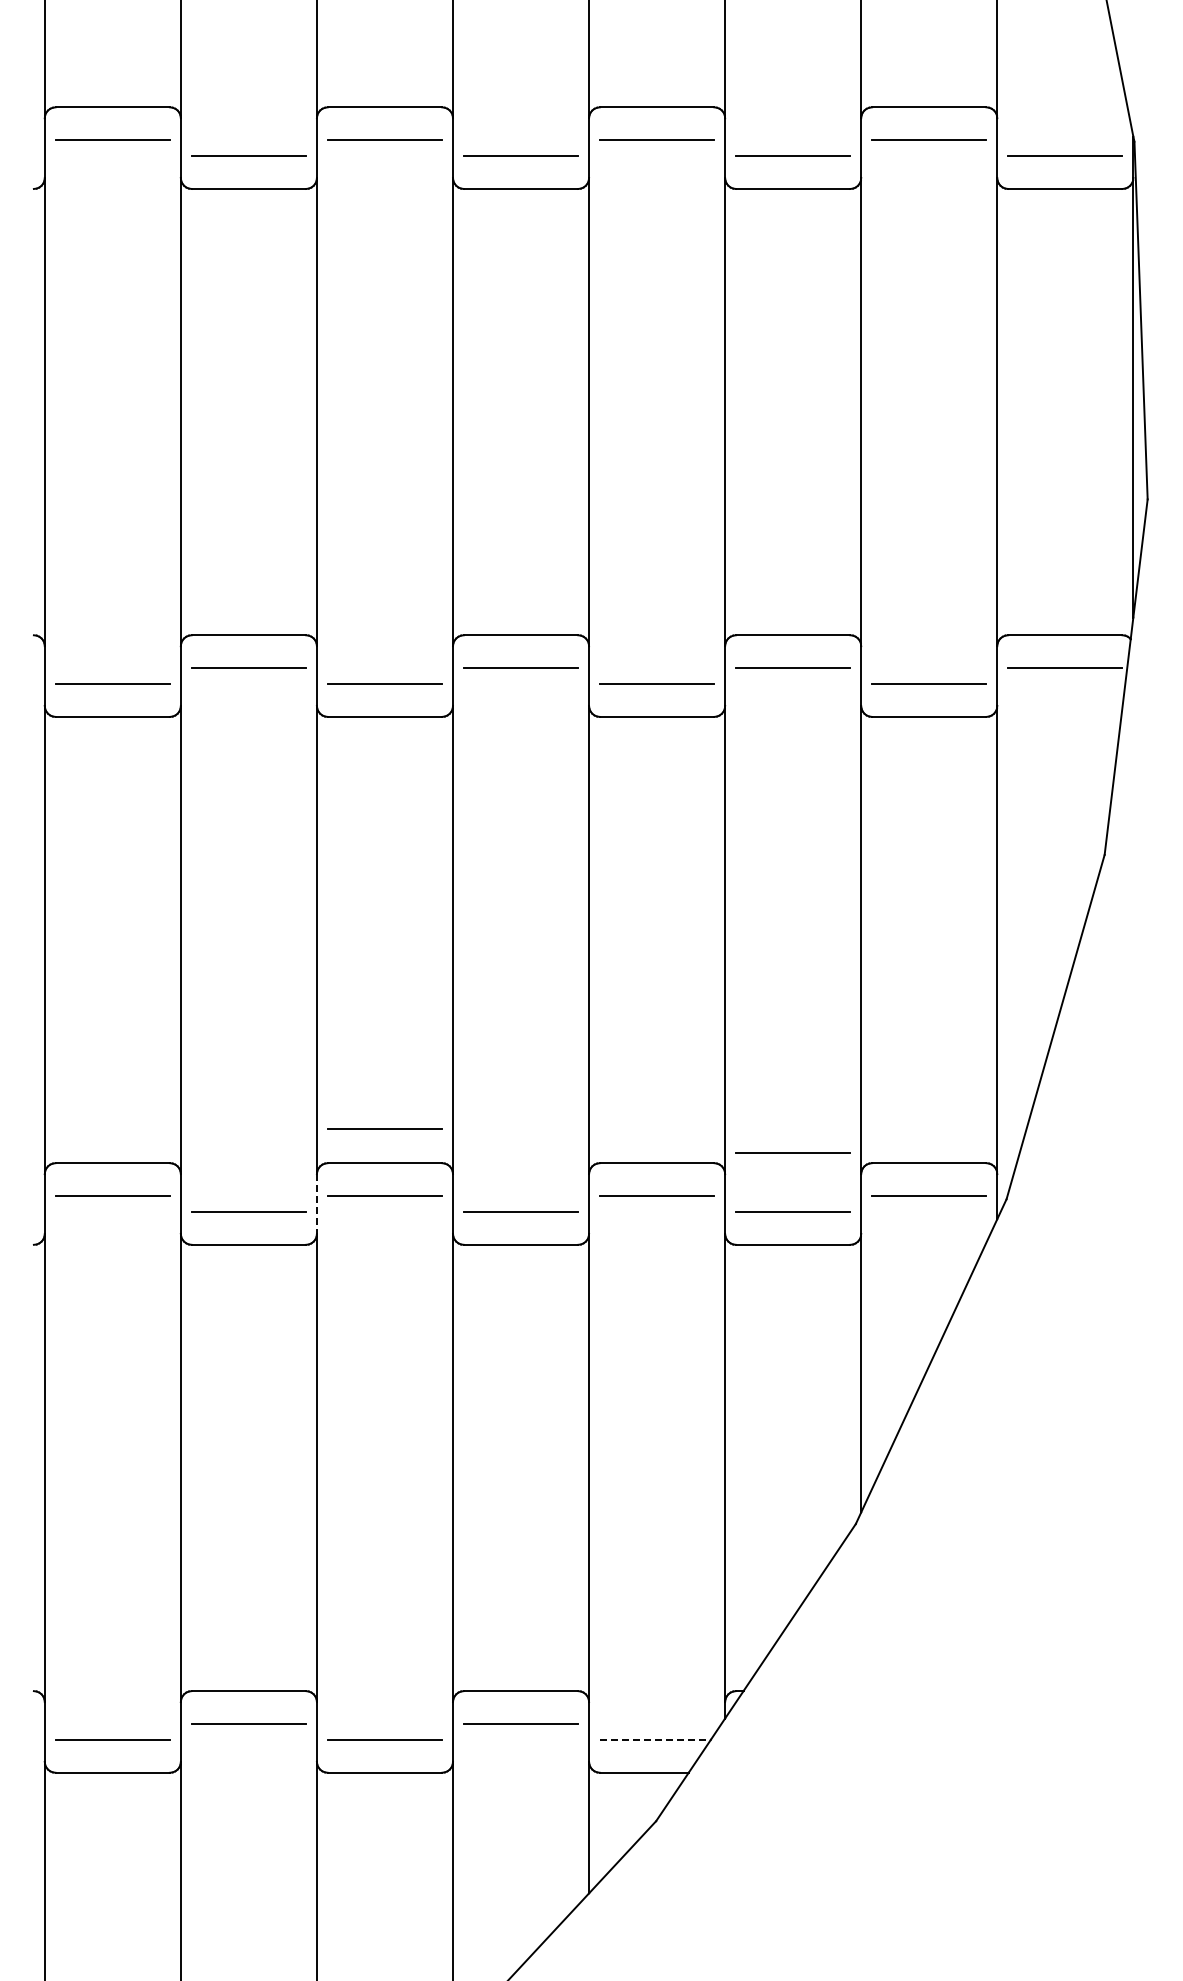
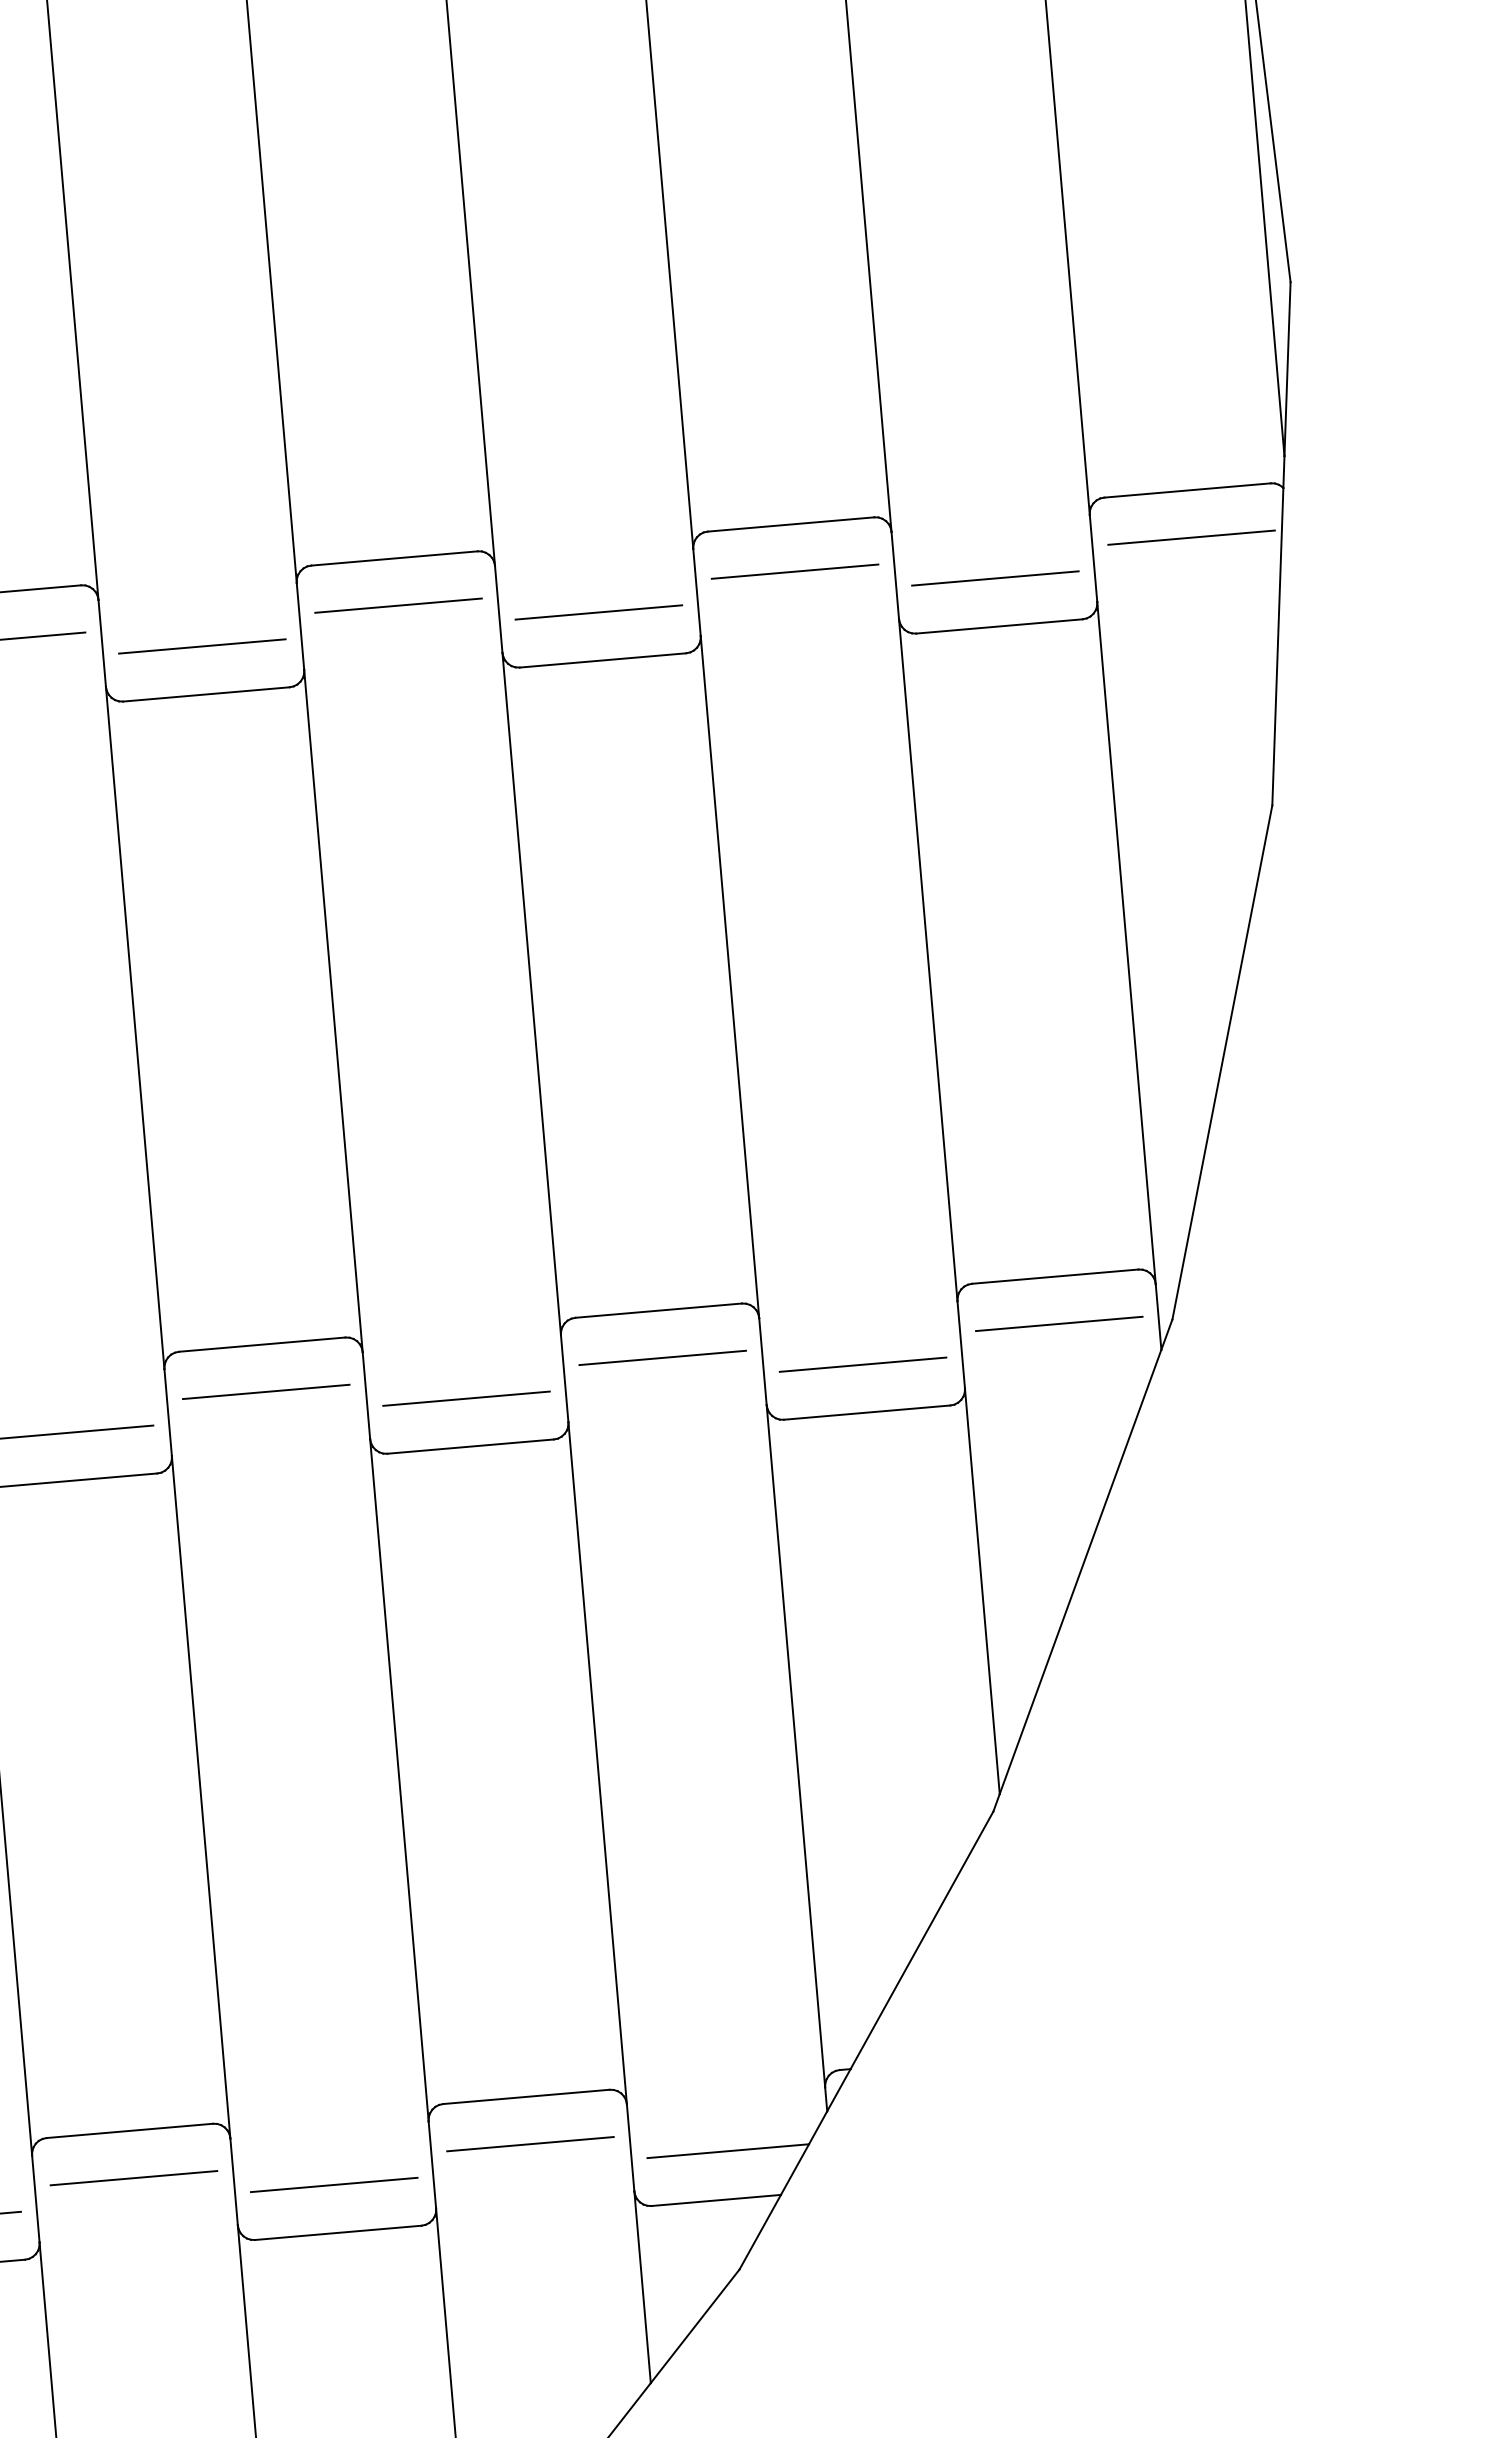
line: (384, 1128) -> (257, 1294), removed
line: (792, 1152) -> (854, 1278), removed
line: (316, 1204) -> (167, 1413), dashed -> solid
line: (655, 1739) -> (728, 2150), dashed -> solid

